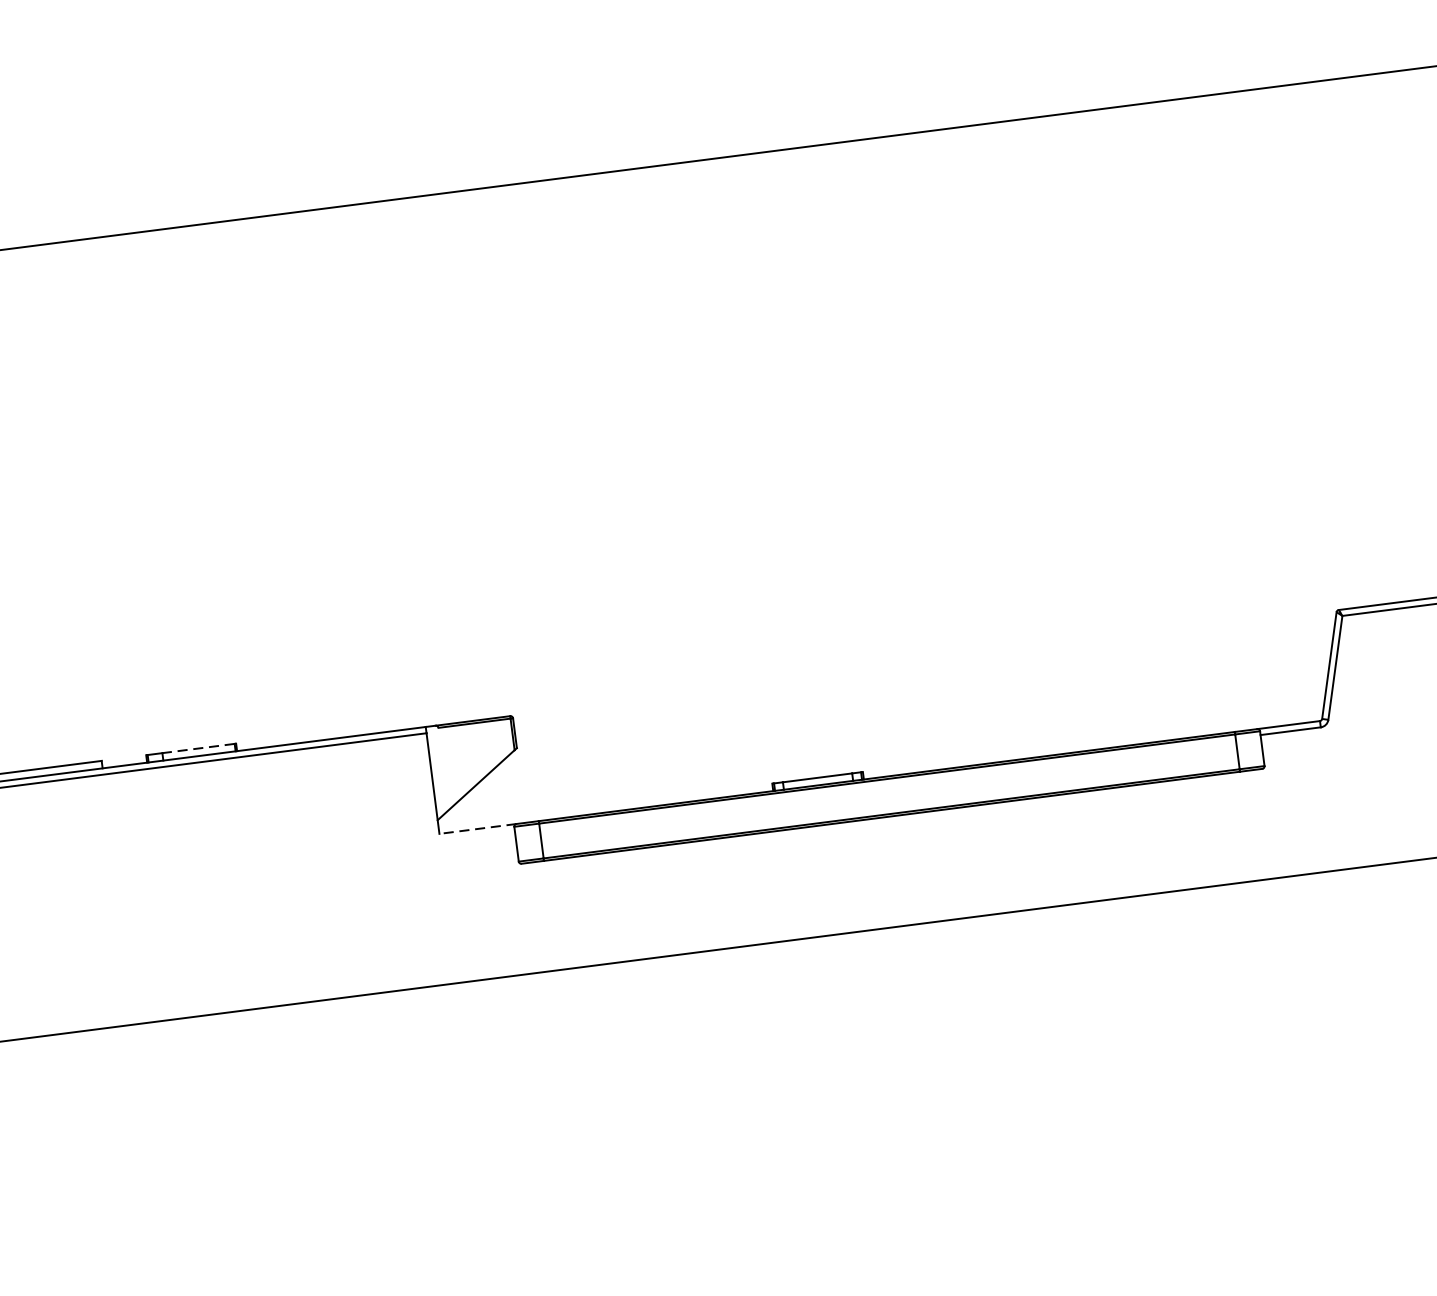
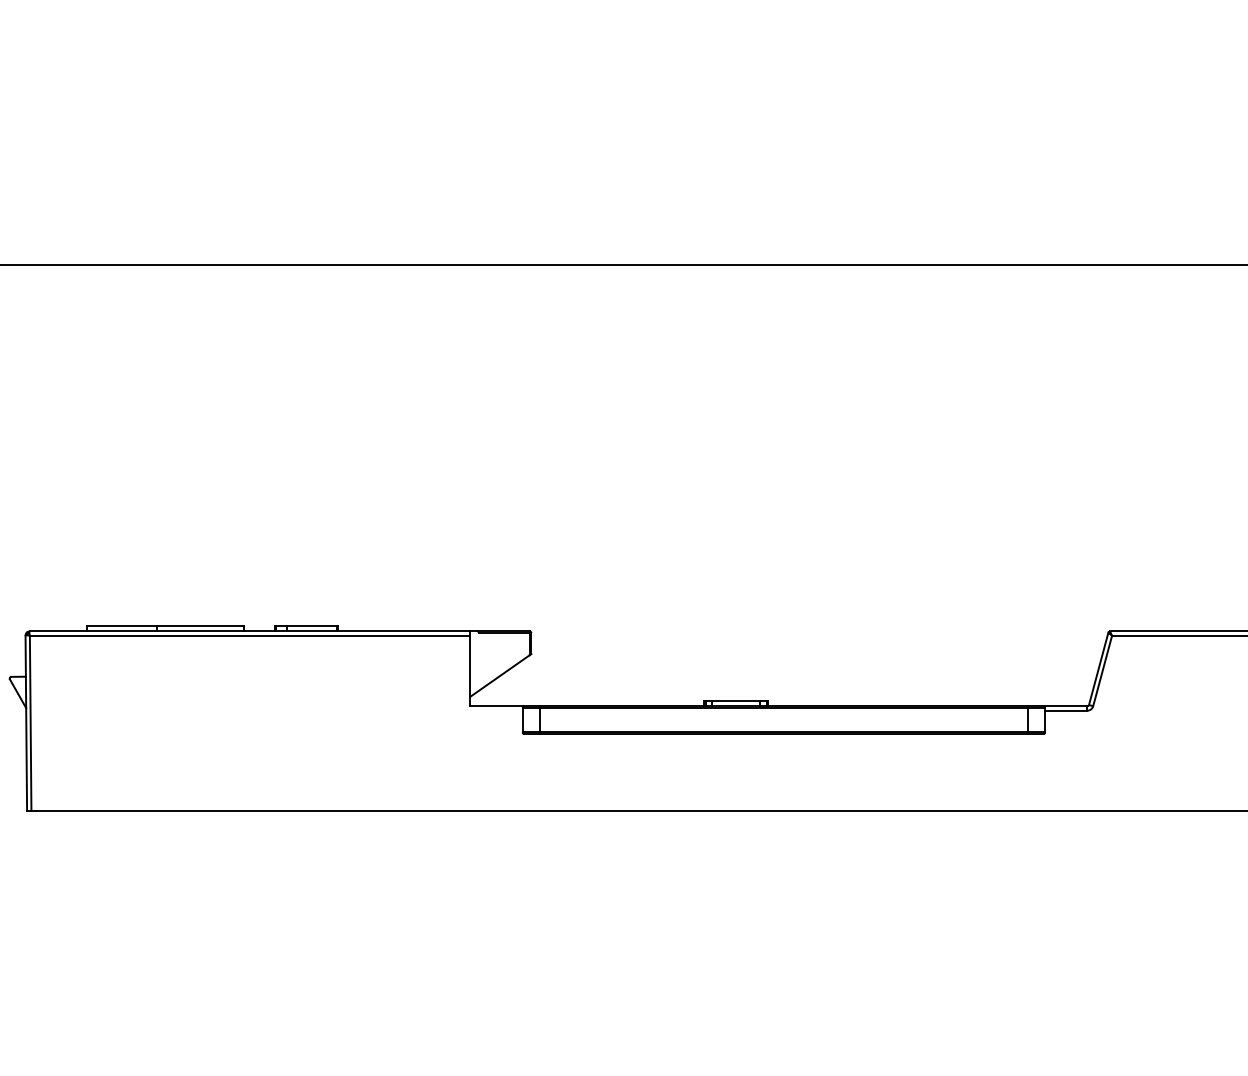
line: (197, 749) -> (311, 626), dashed -> solid
line: (478, 829) -> (497, 706), dashed -> solid

